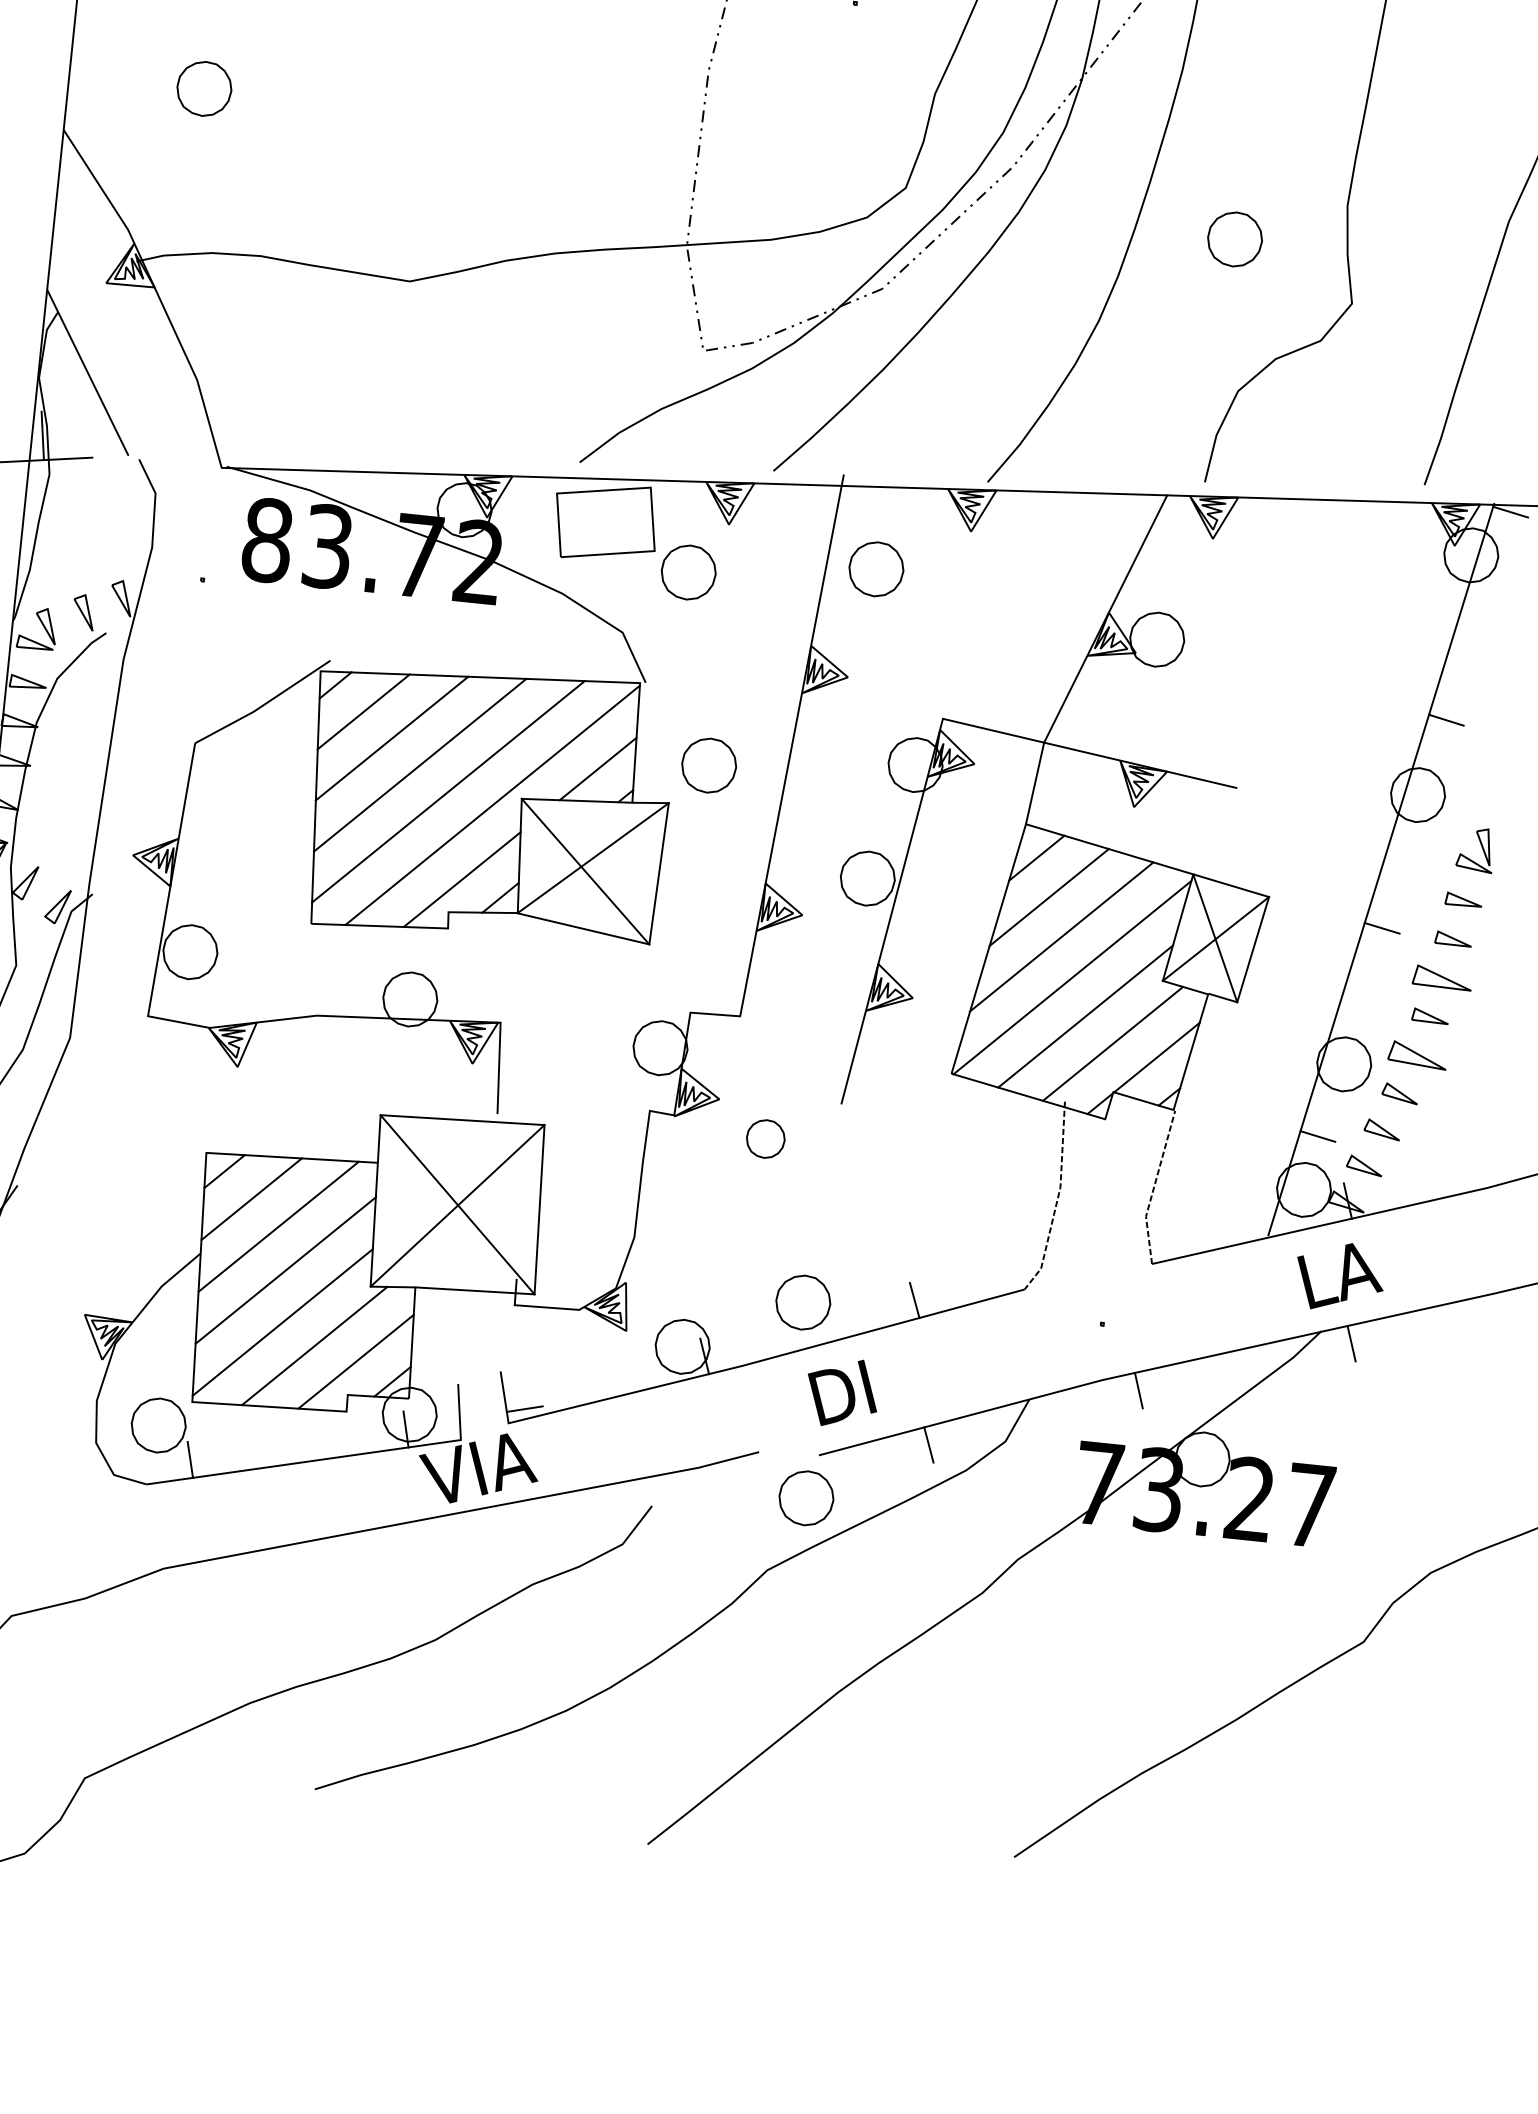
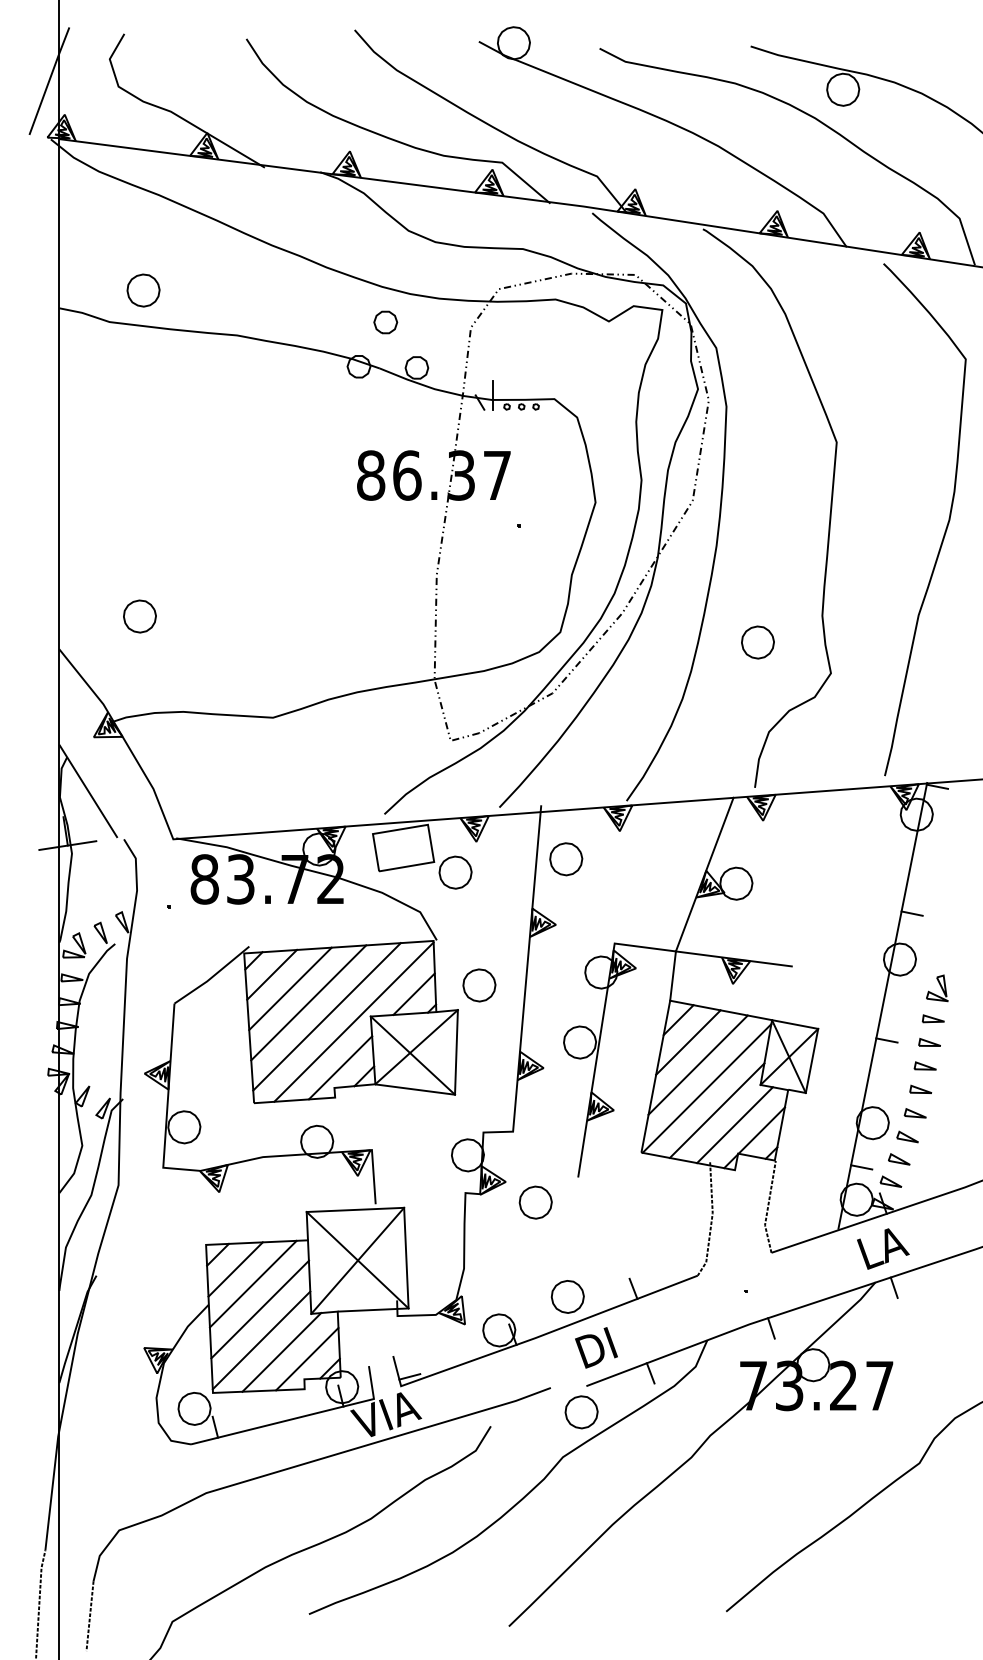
part: (1440, 976) -> (924, 1065), size x0.62
part: (1415, 1055) -> (914, 1113), size x0.62
part: (765, 1138) -> (535, 1202), size x1.43

